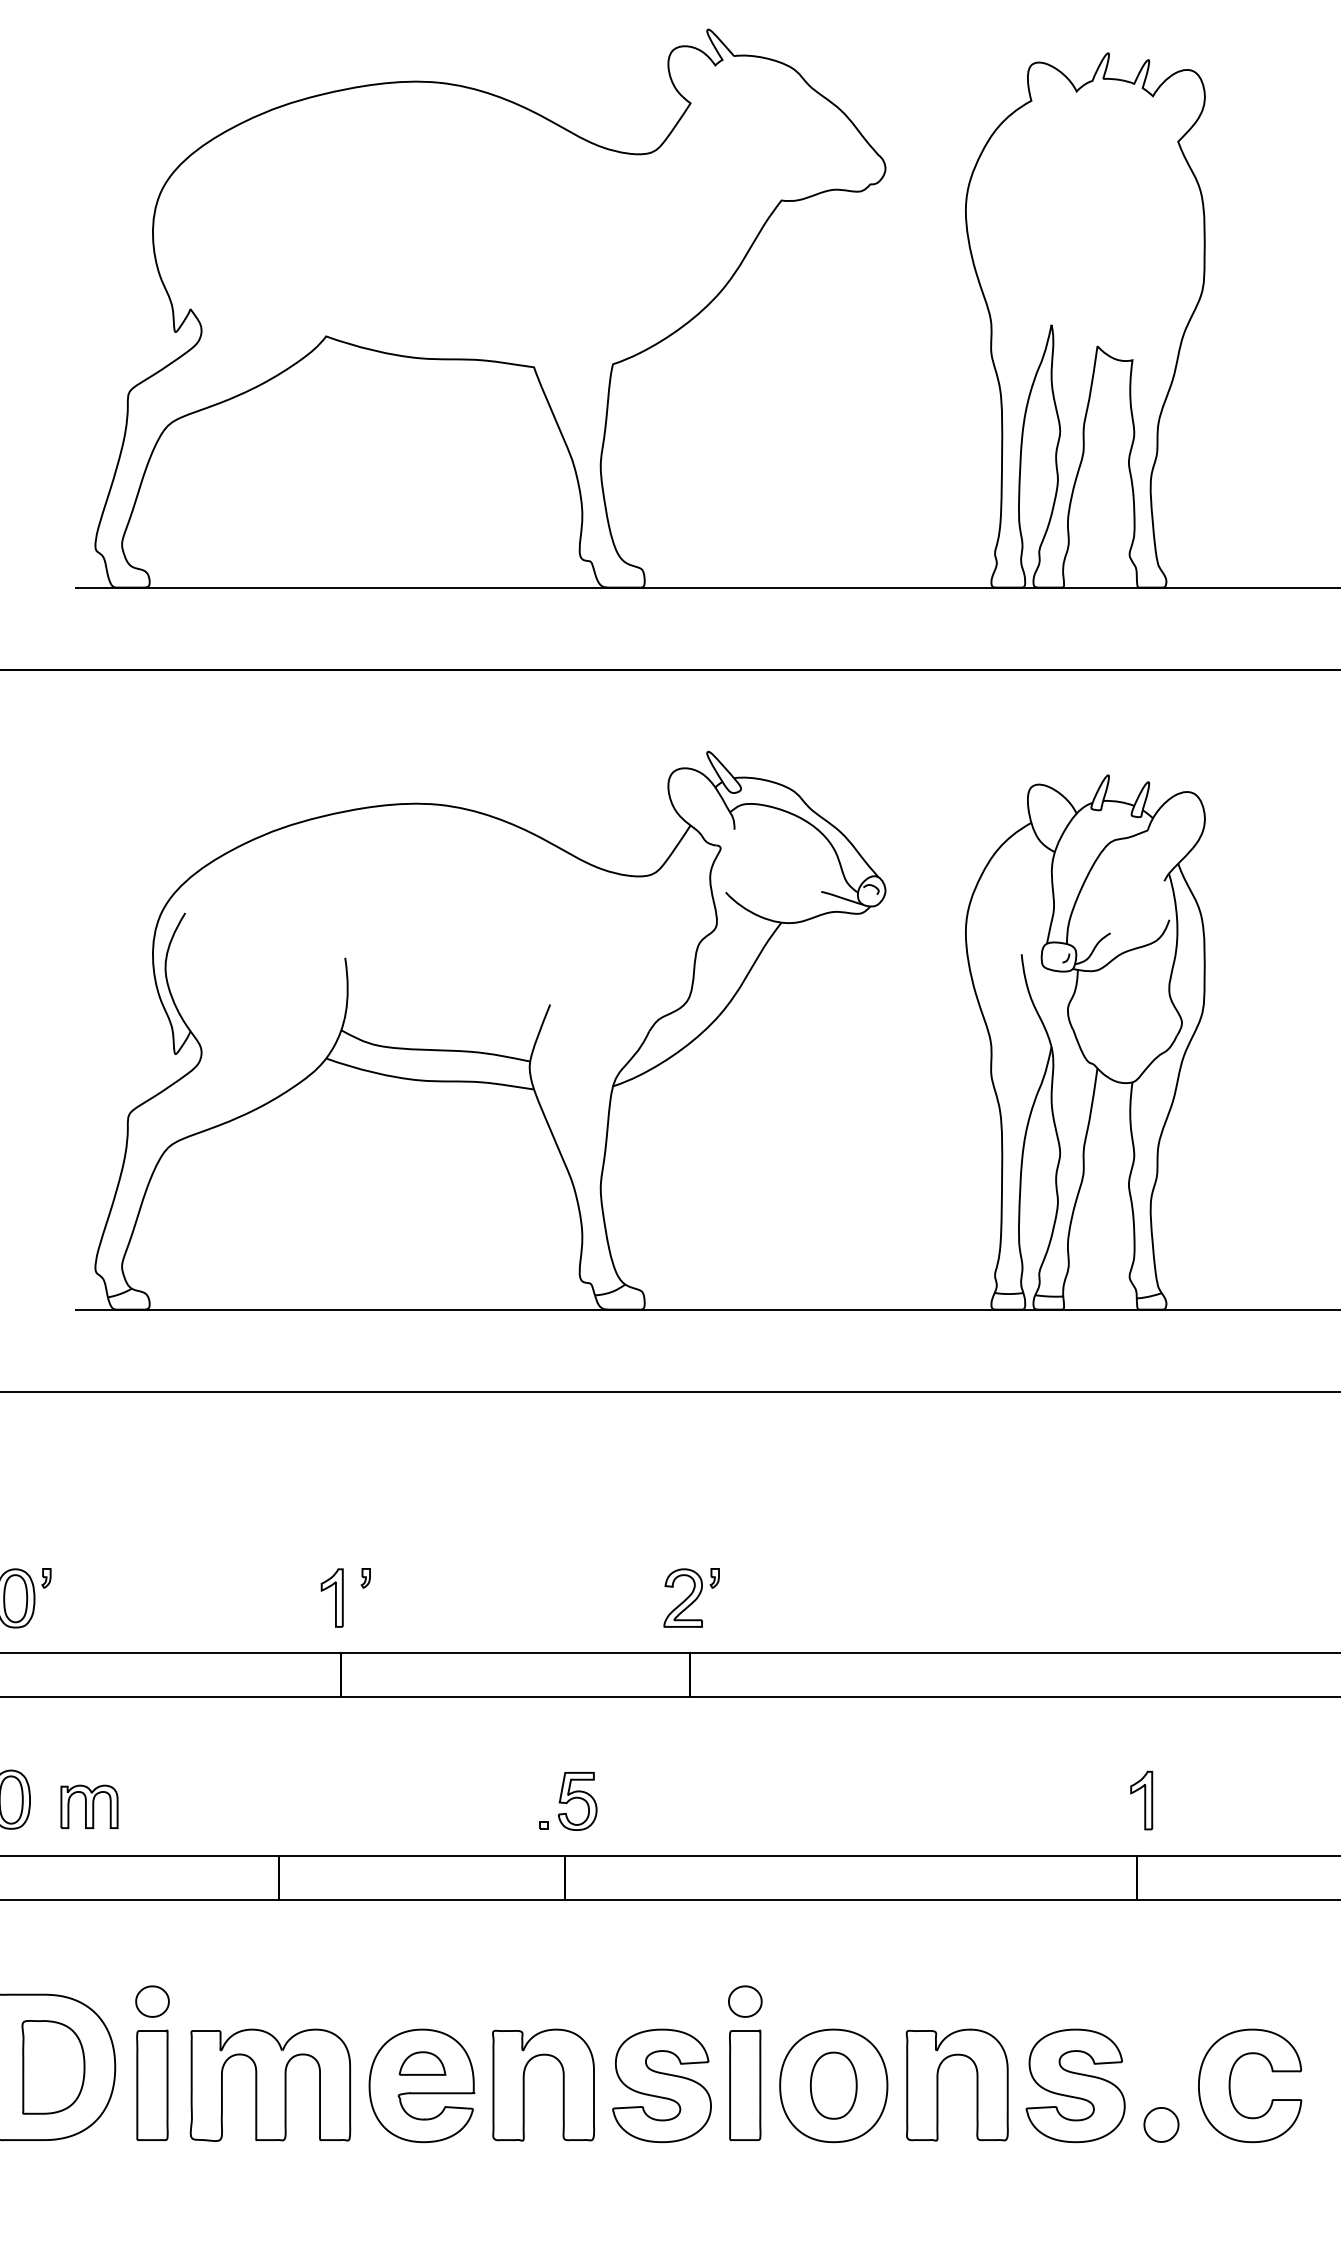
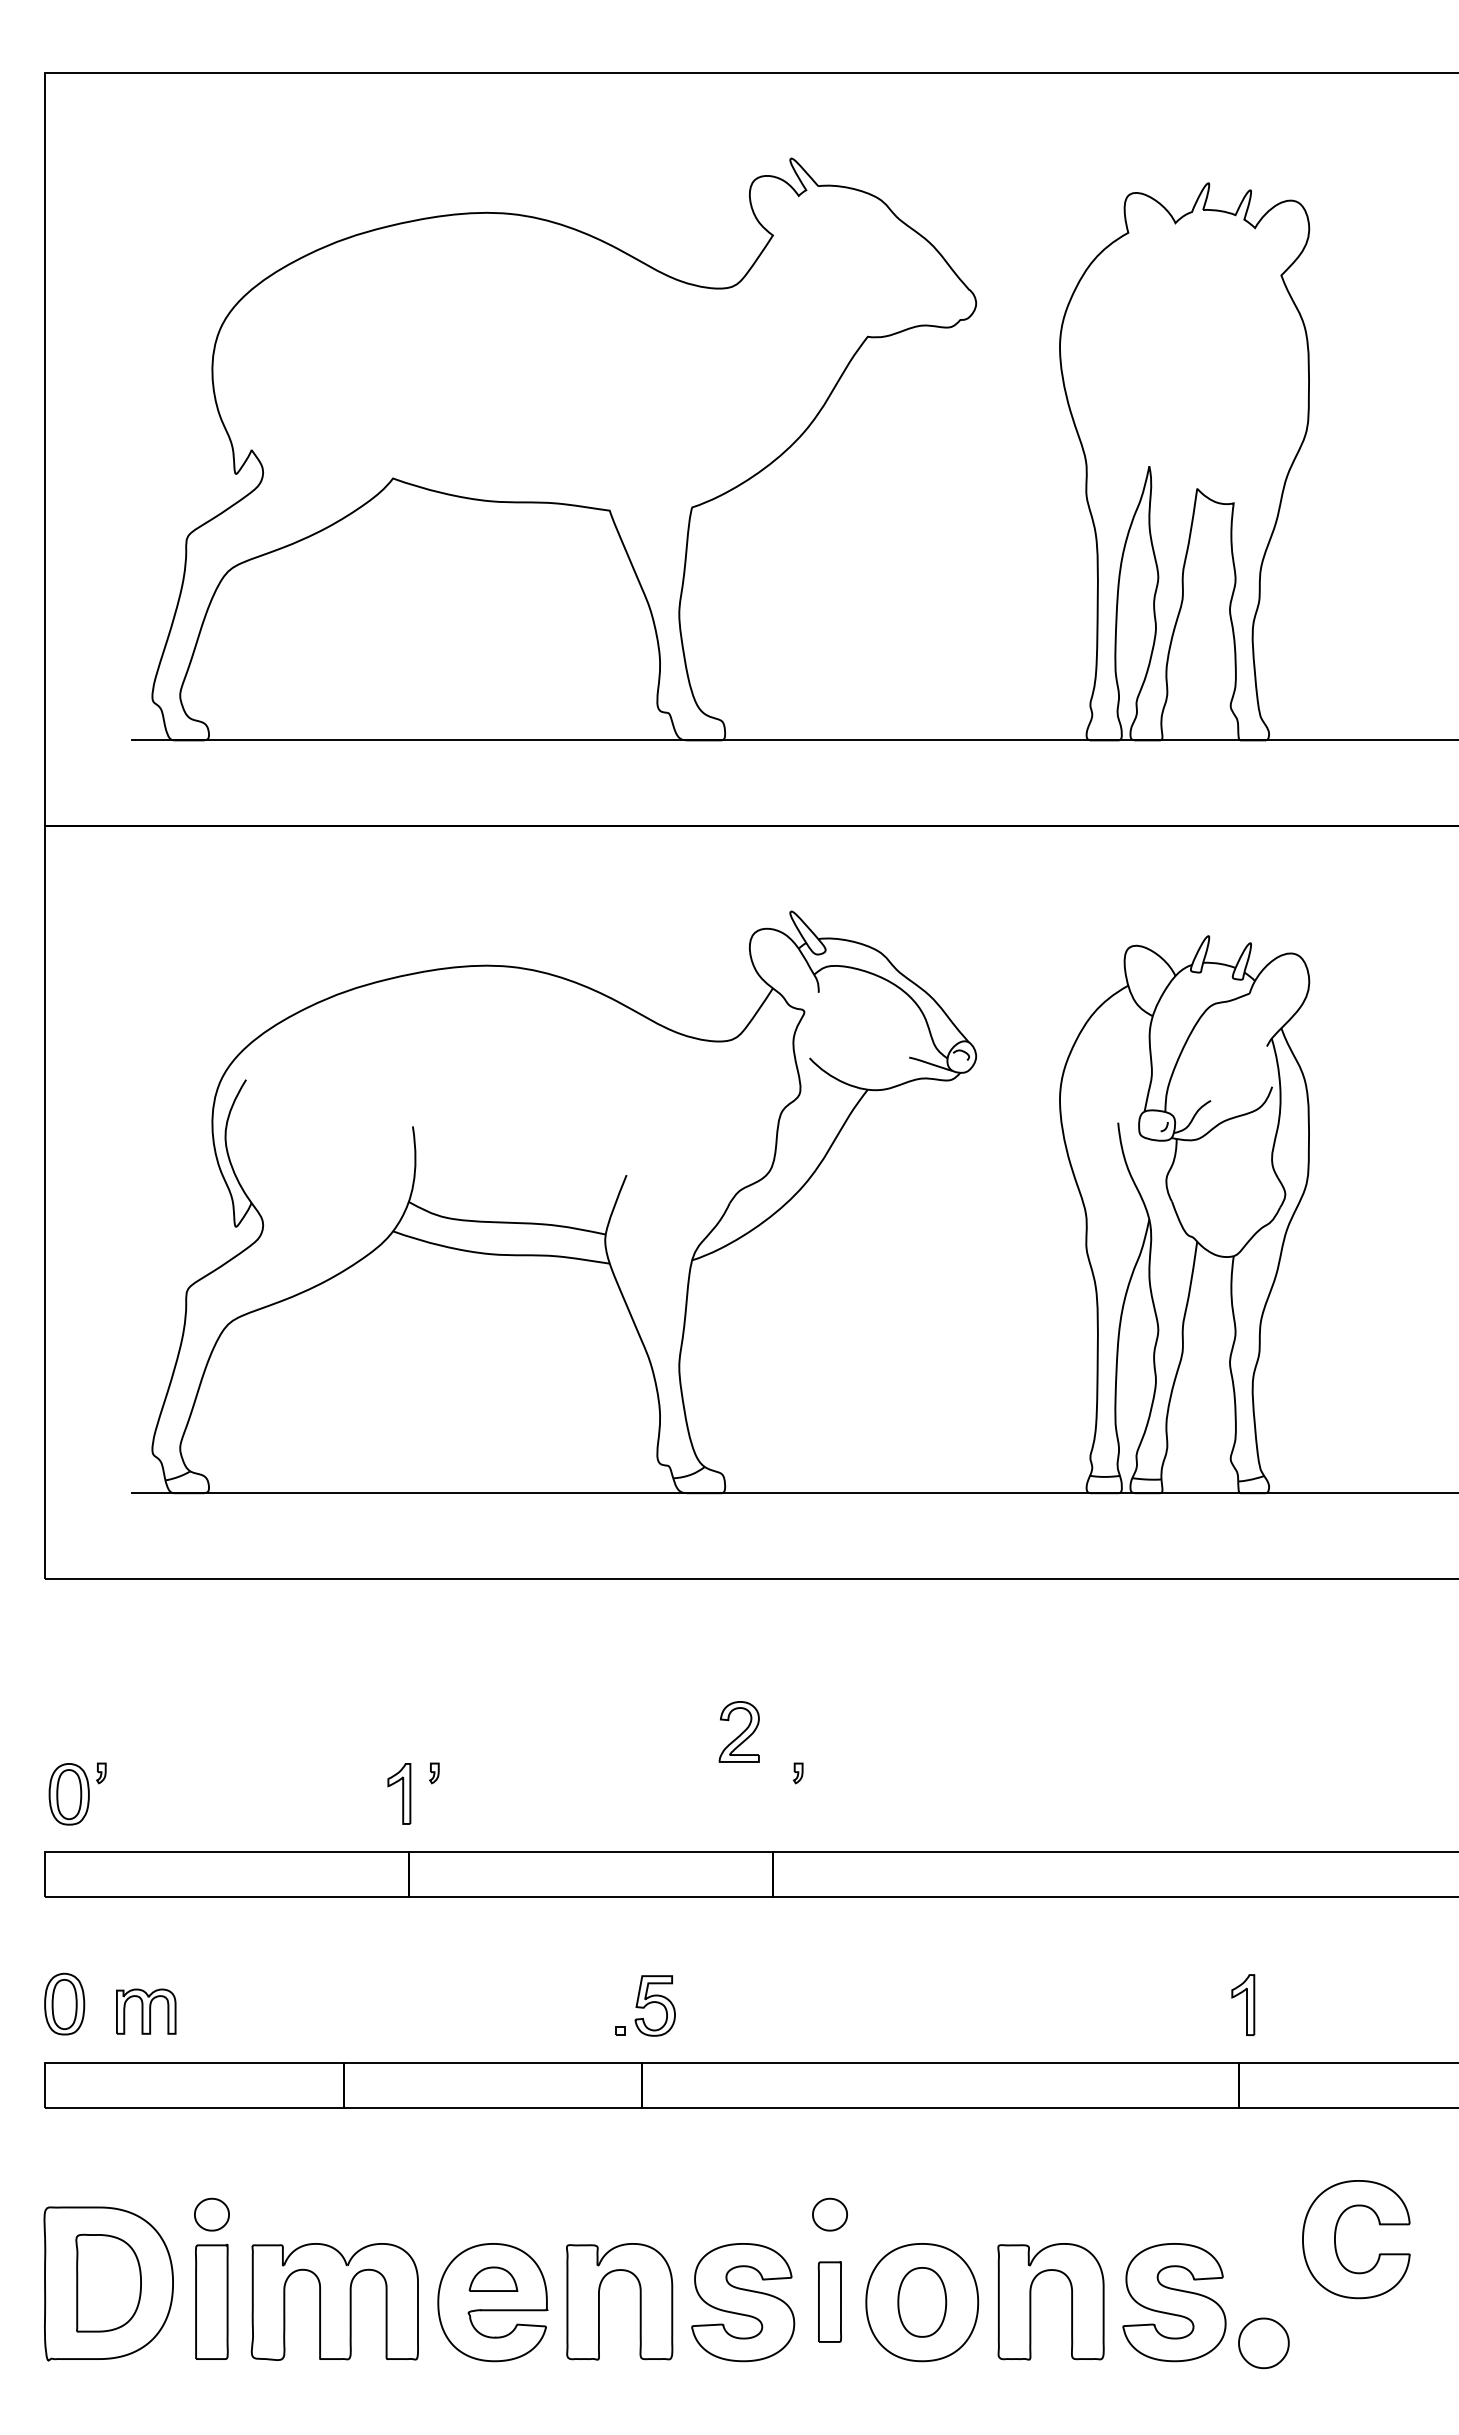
part: (682, 1597) -> (738, 1731), moved
part: (744, 2084) -> (829, 2301), size x0.7
part: (1231, 2090) -> (1336, 2244), moved
part: (1161, 2124) -> (1263, 2342), size x1.4

